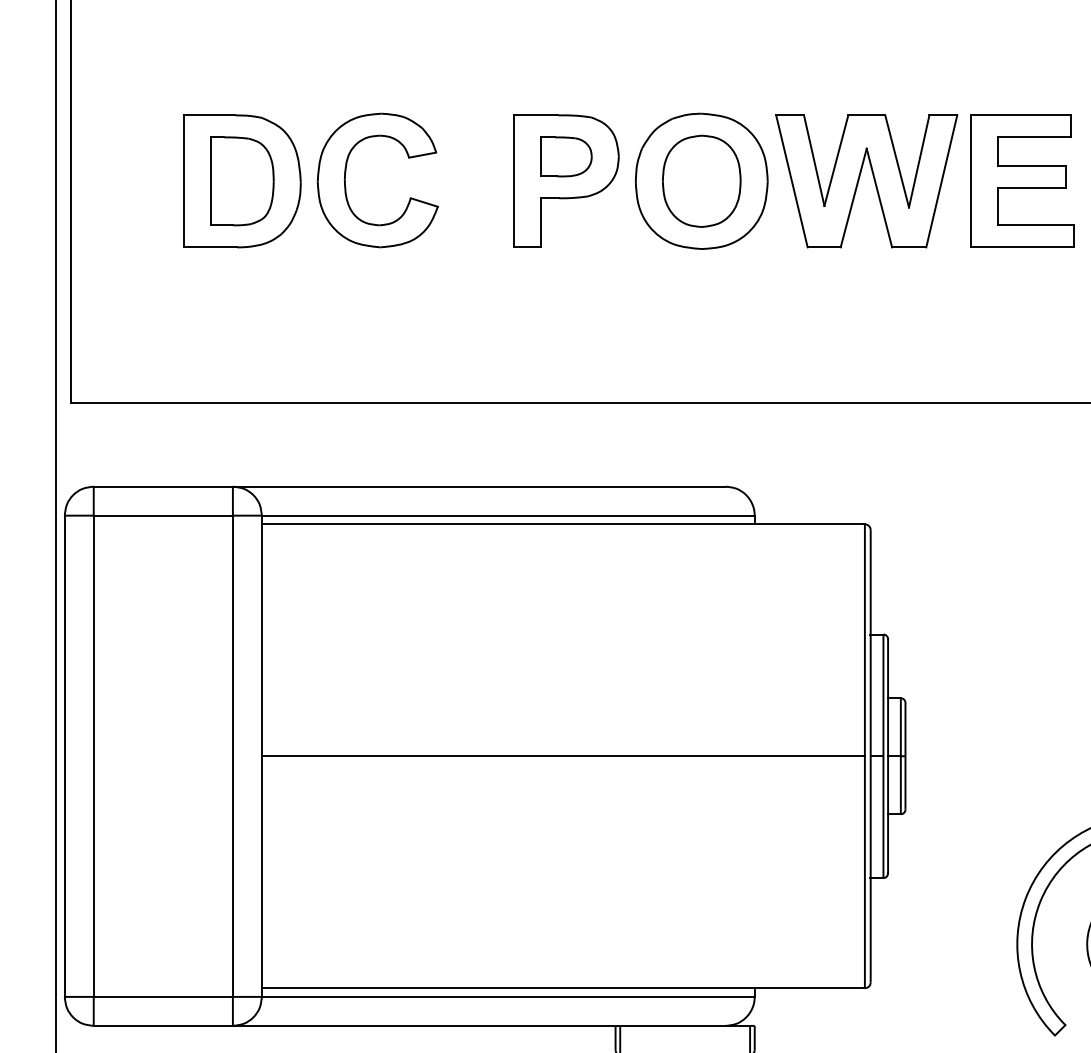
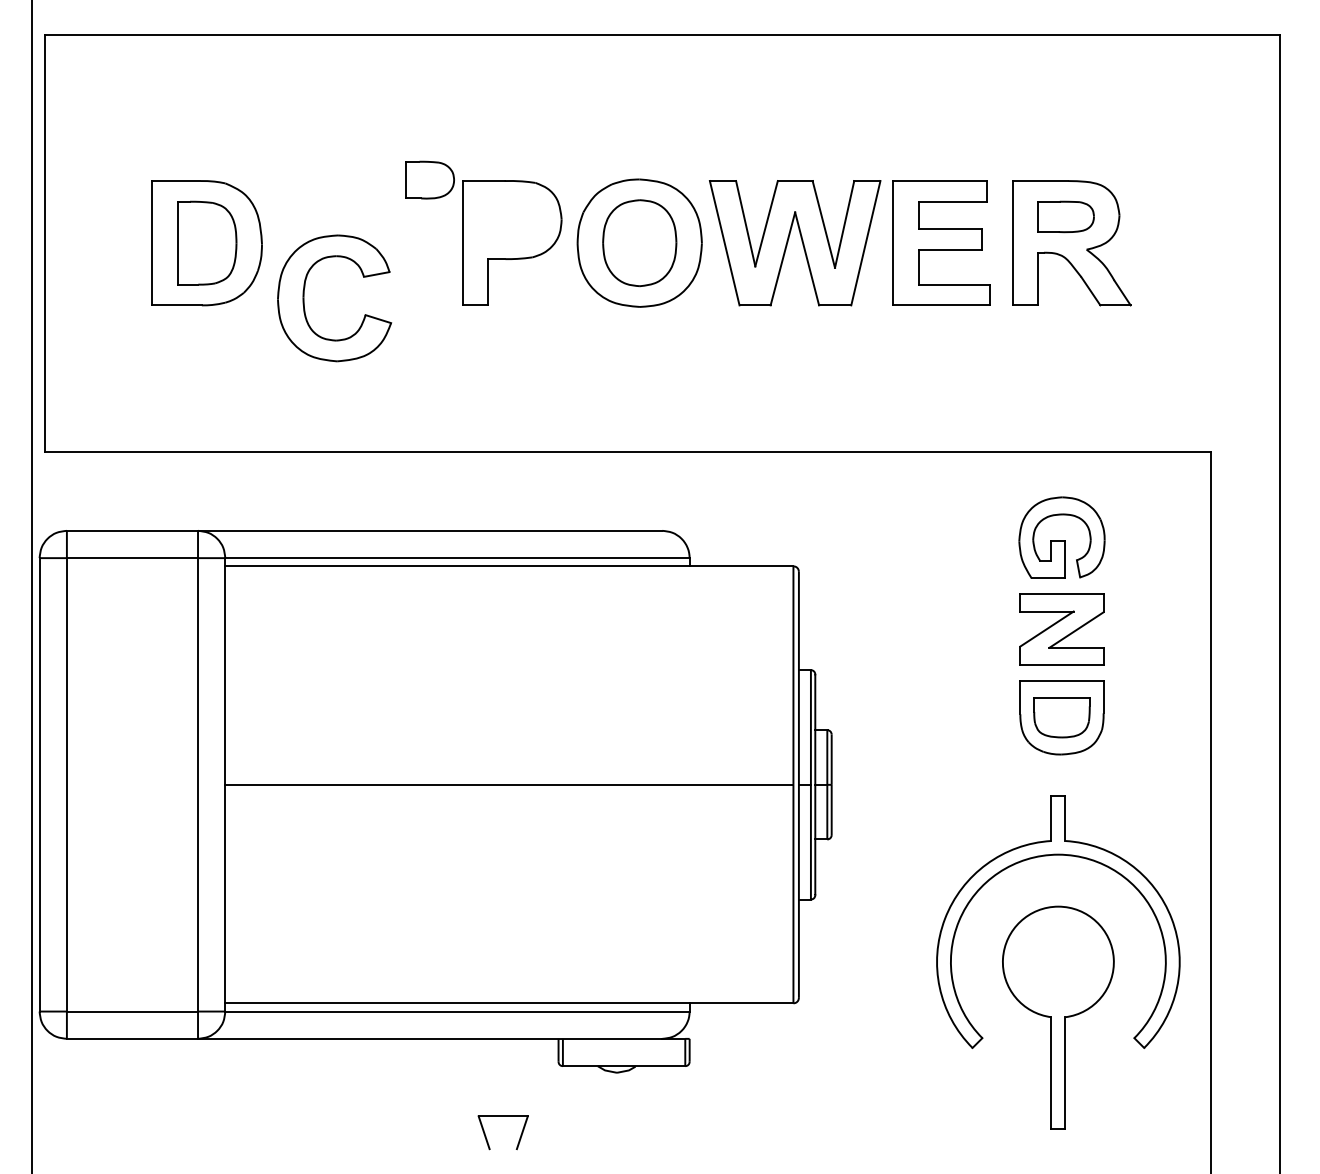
part: (565, 156) -> (429, 179), moved
part: (345, 180) -> (304, 298), moved

